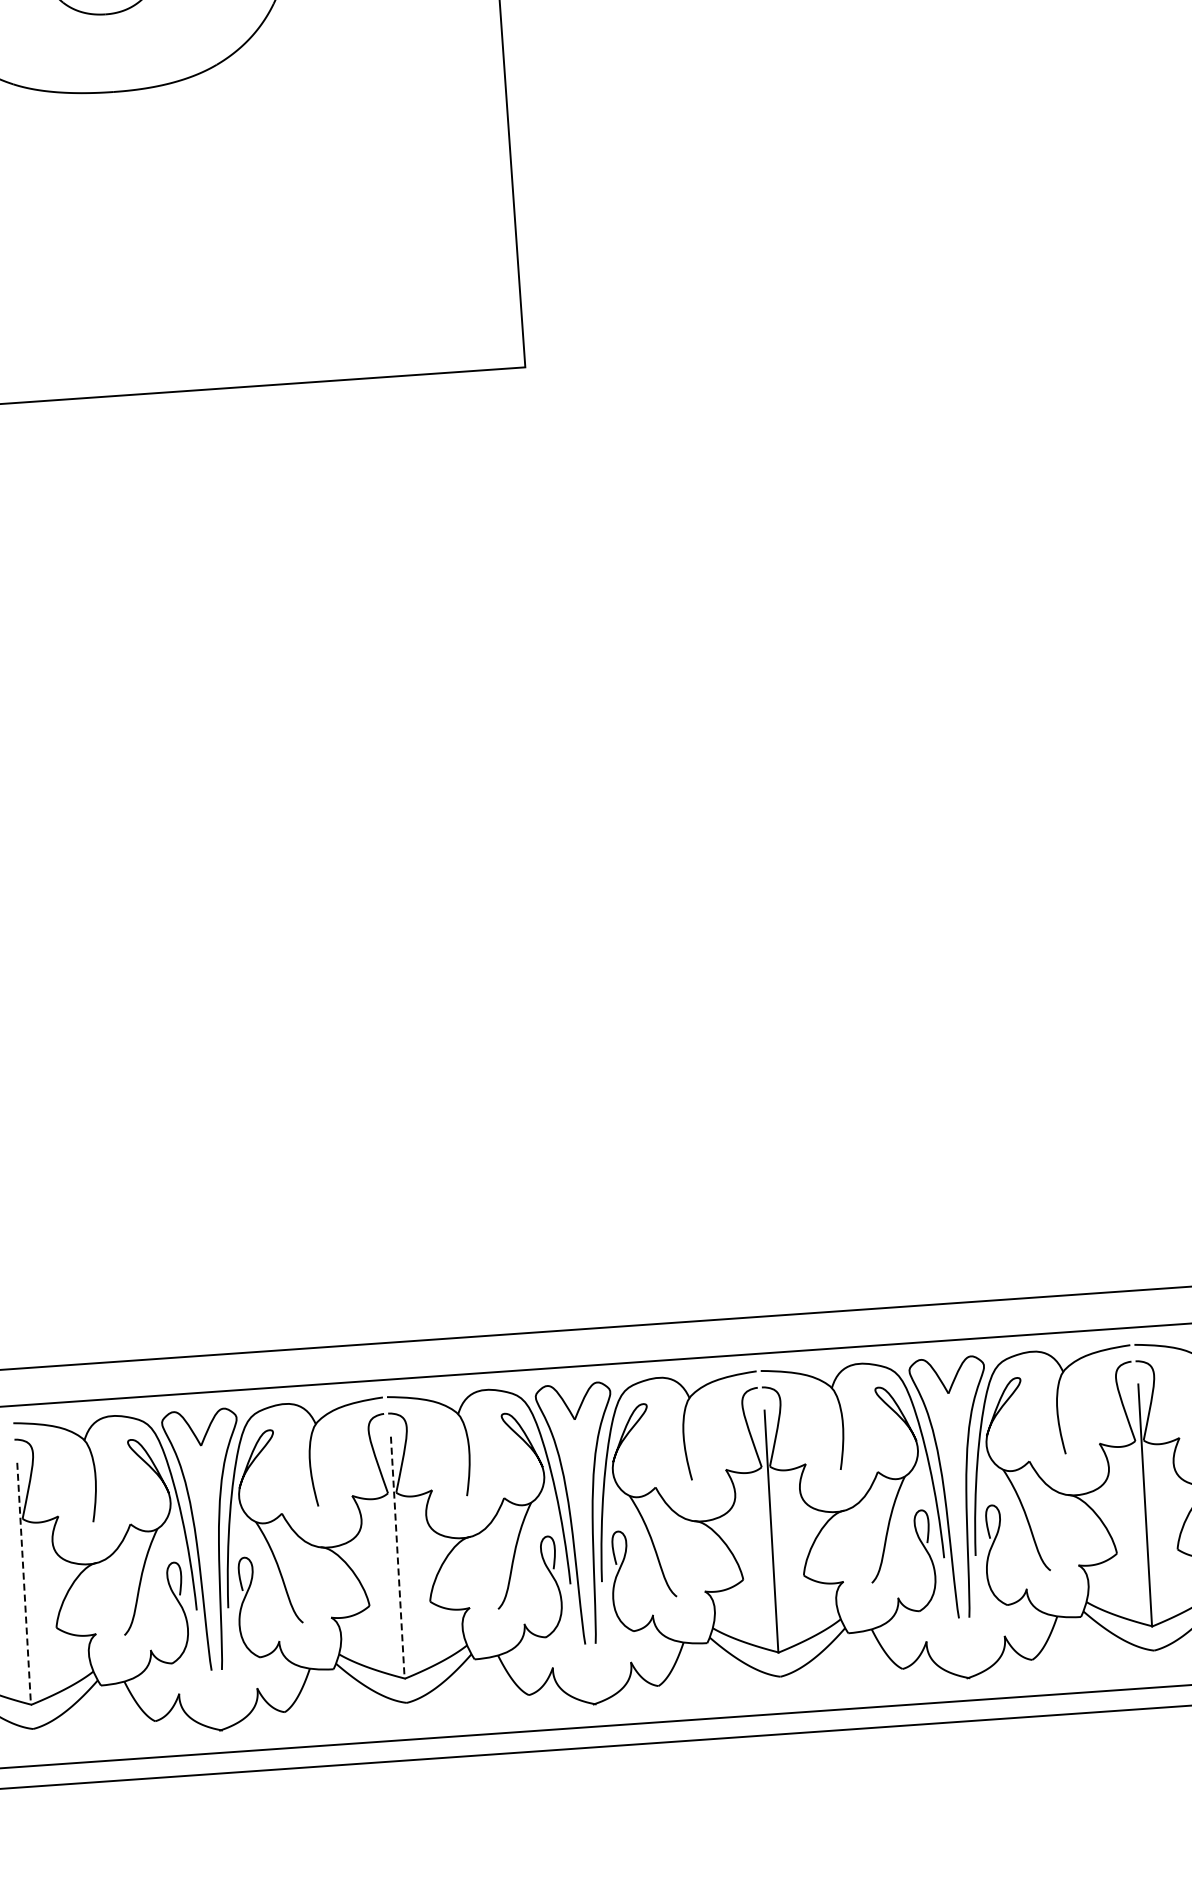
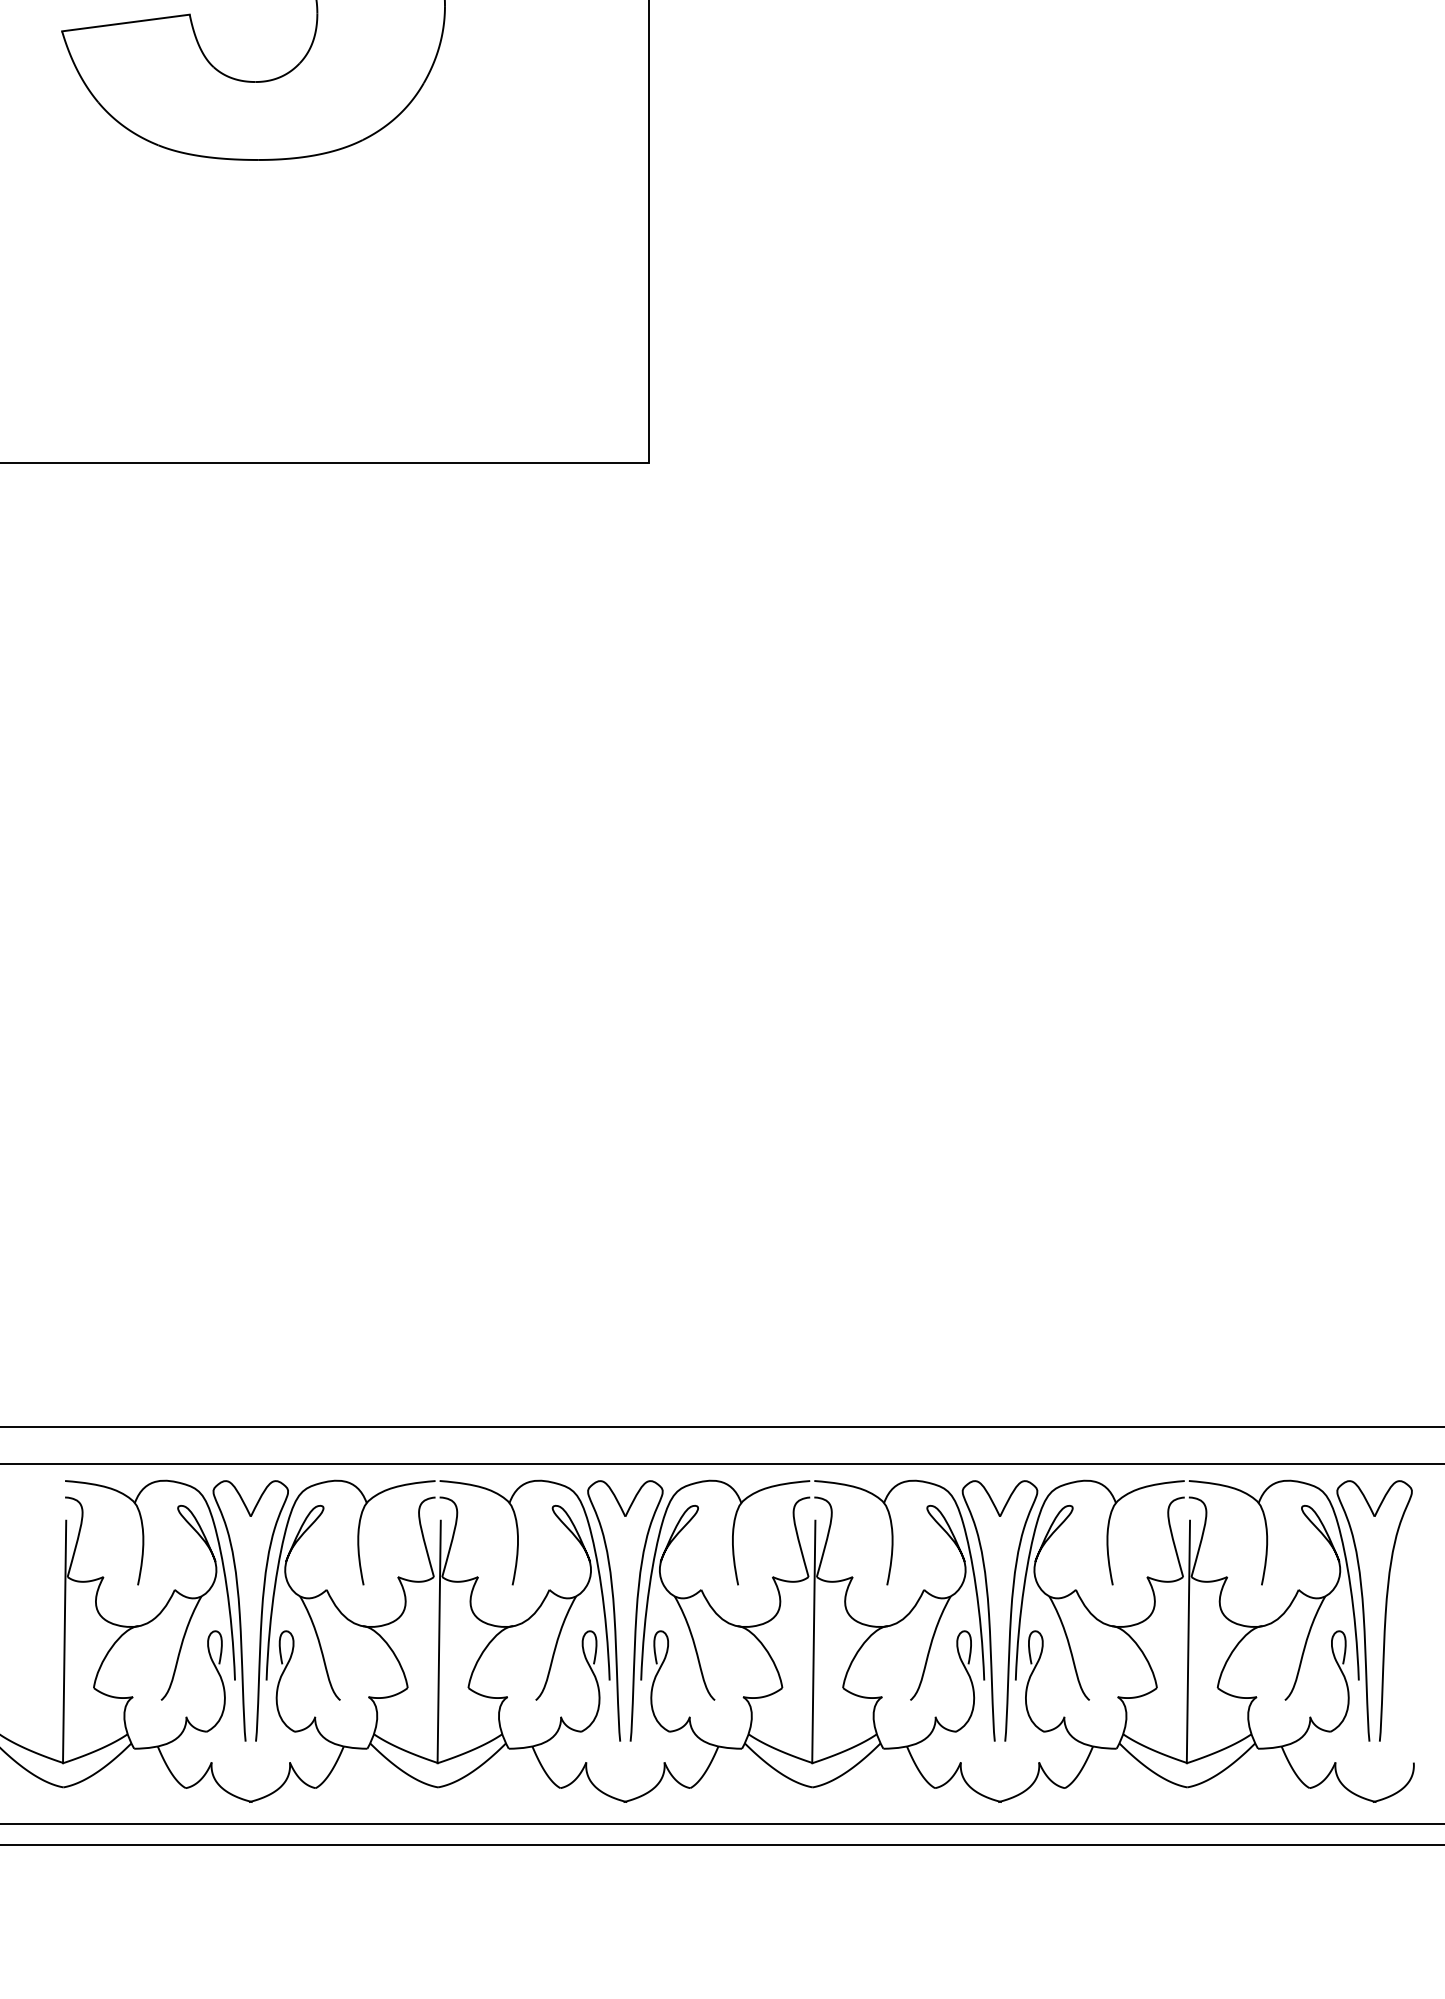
line: (398, 1558) -> (439, 1642), dashed -> solid
line: (24, 1584) -> (64, 1642), dashed -> solid

